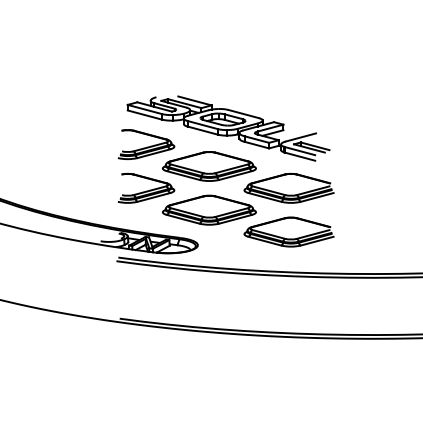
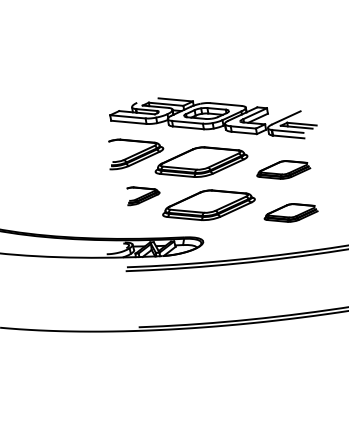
part: (146, 188) -> (142, 194), size x0.6
part: (288, 188) -> (282, 170), size x0.6
part: (288, 231) -> (290, 212), size x0.6

